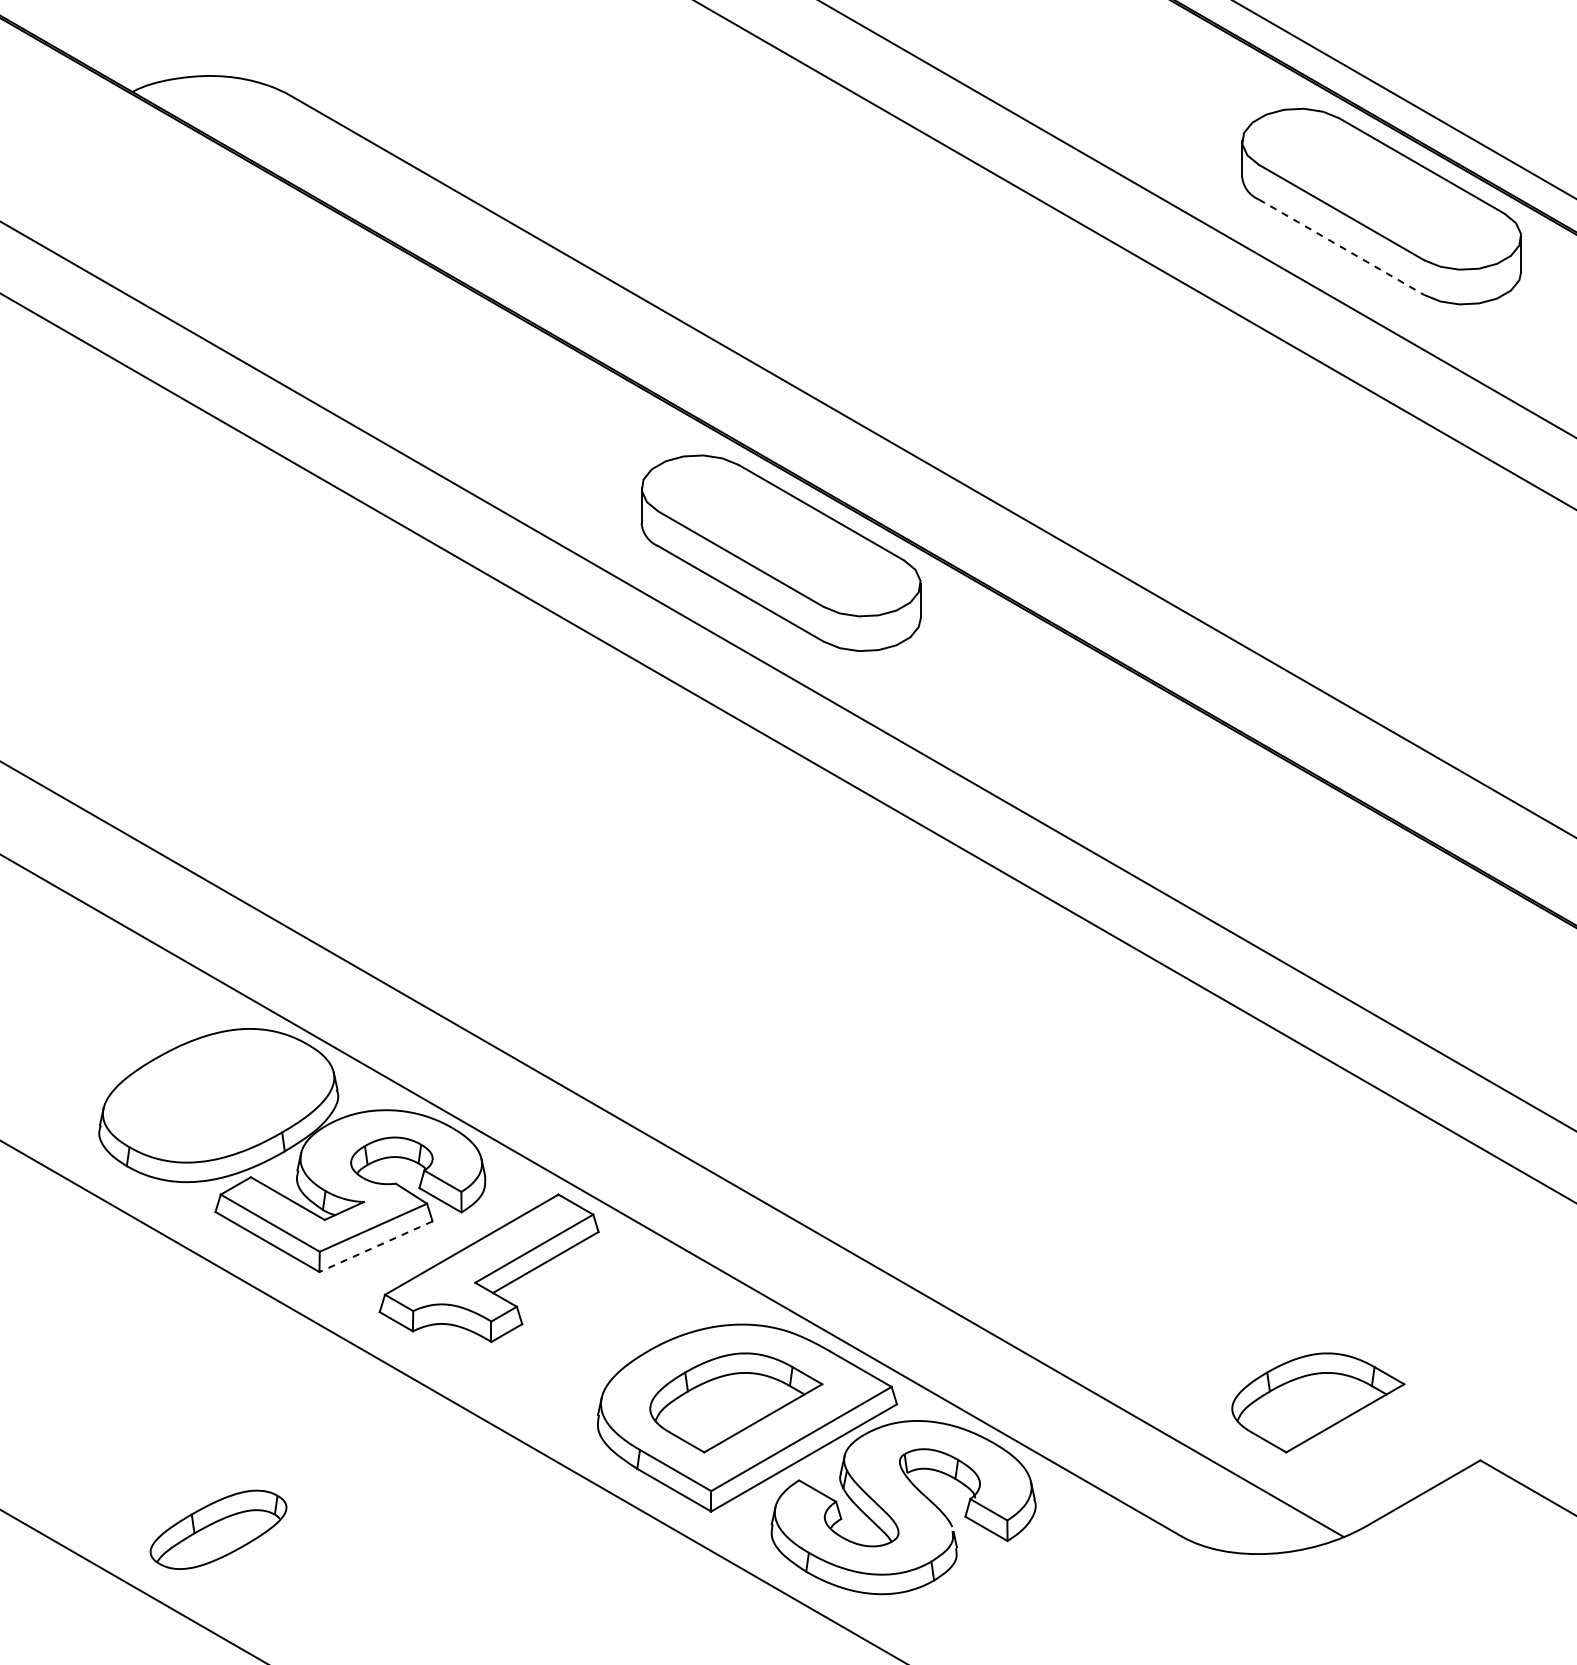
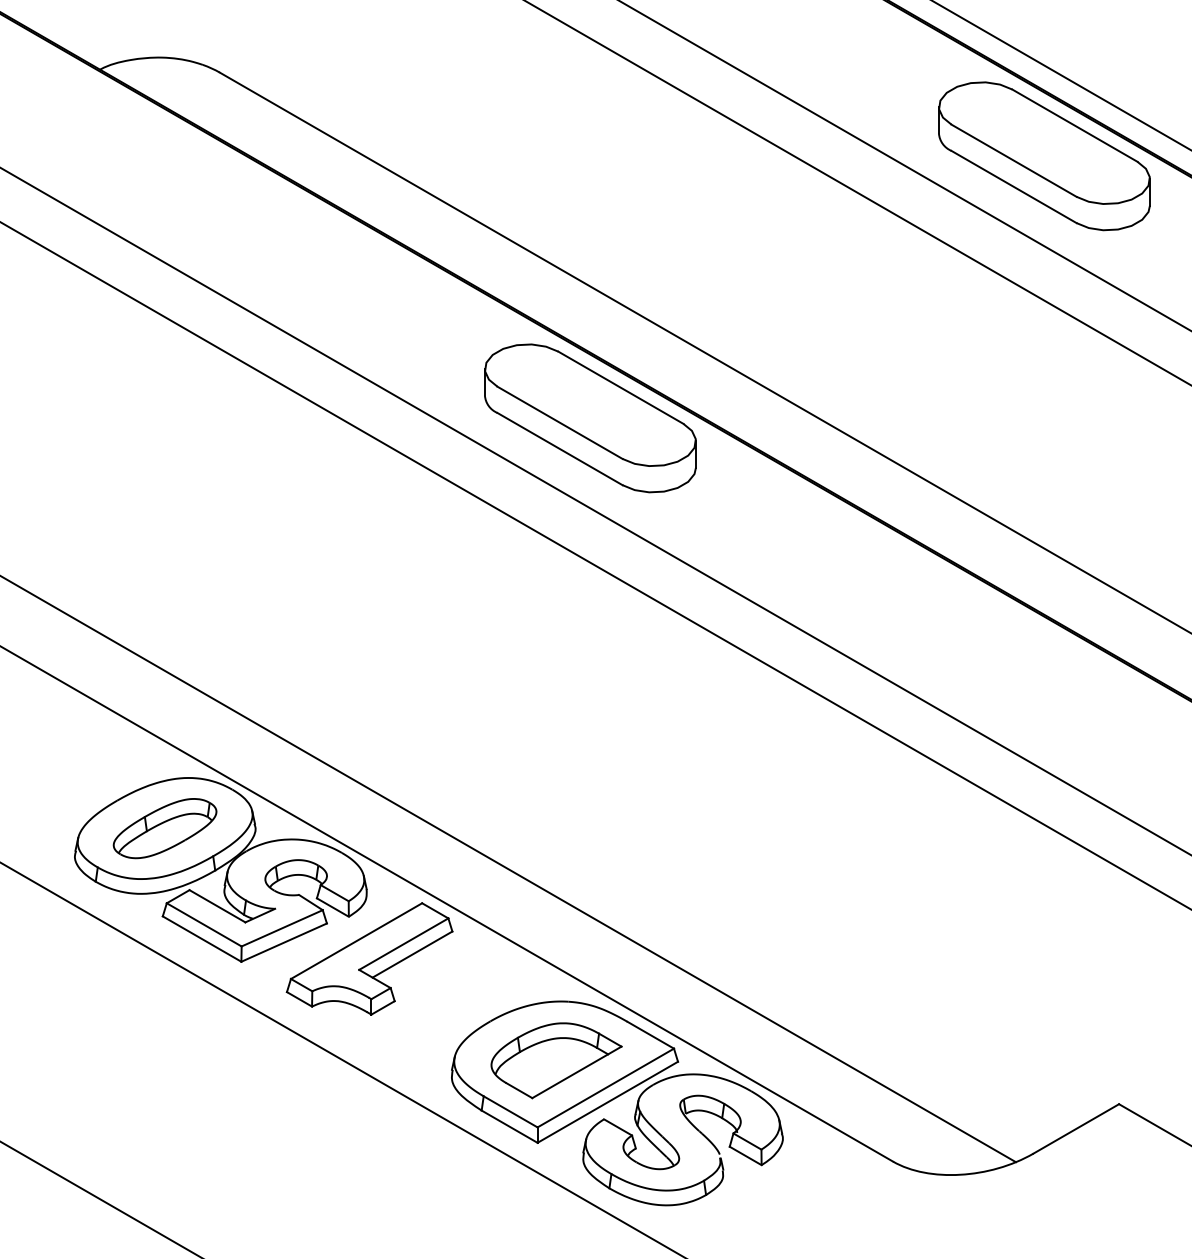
line: (1341, 247) -> (1014, 187), dashed -> solid
line: (376, 1246) -> (284, 942), dashed -> solid
part: (1318, 1402) -> (996, 1060), removed
part: (218, 1529) -> (165, 828), moved

